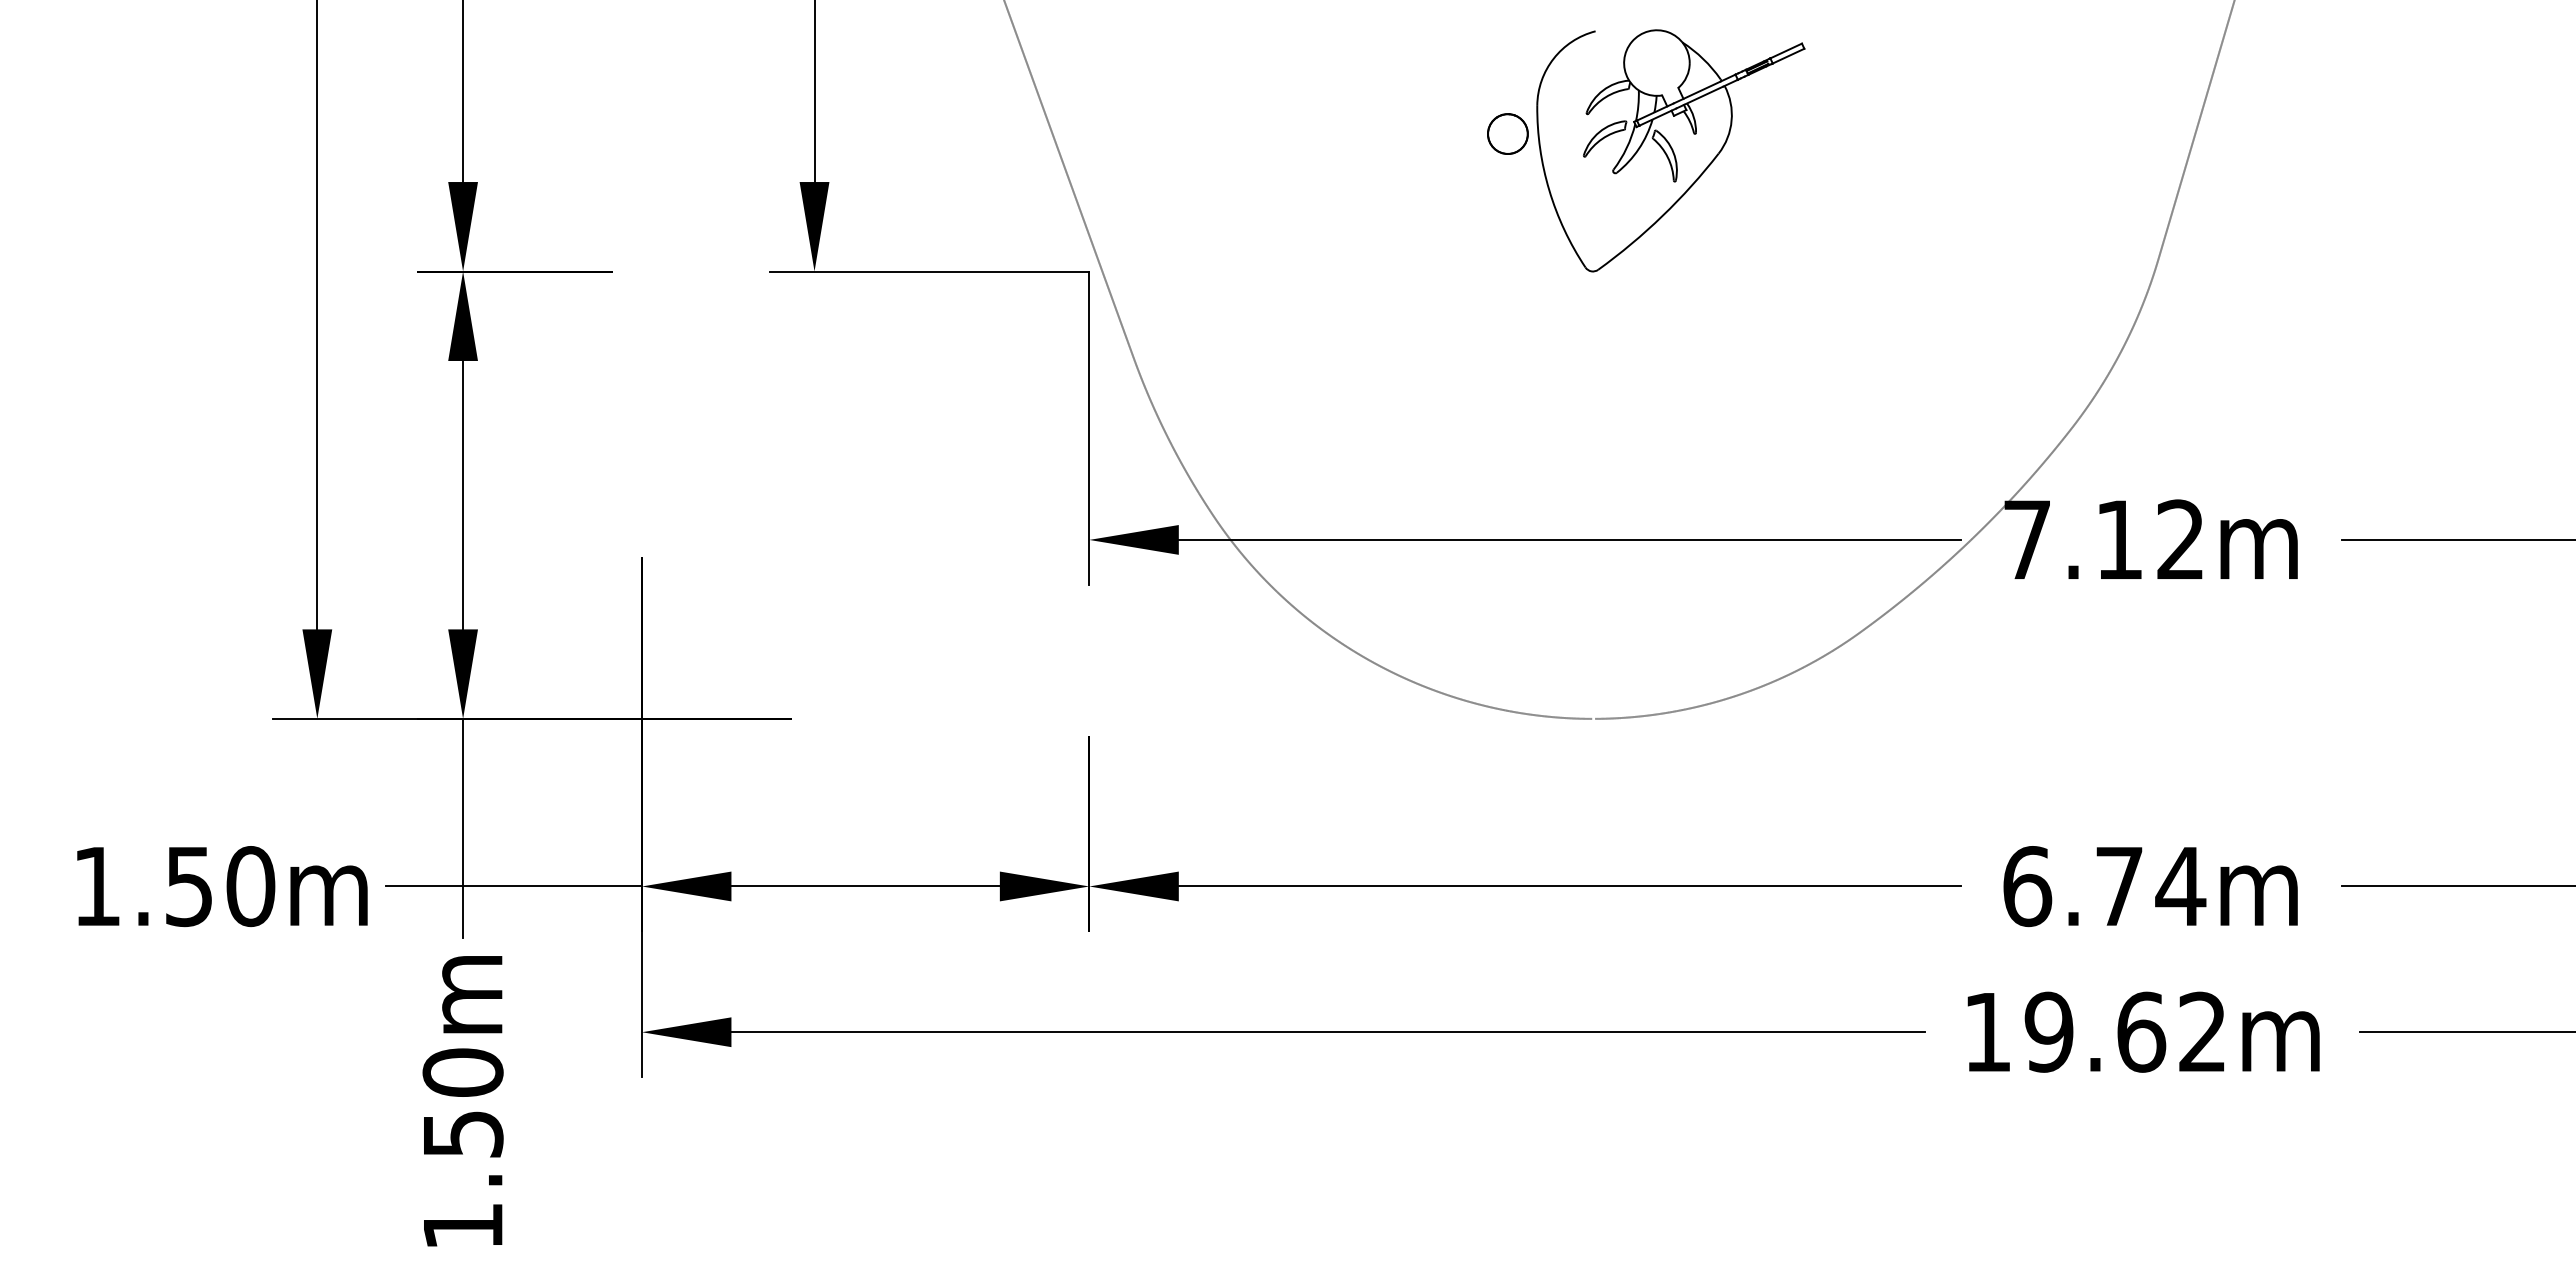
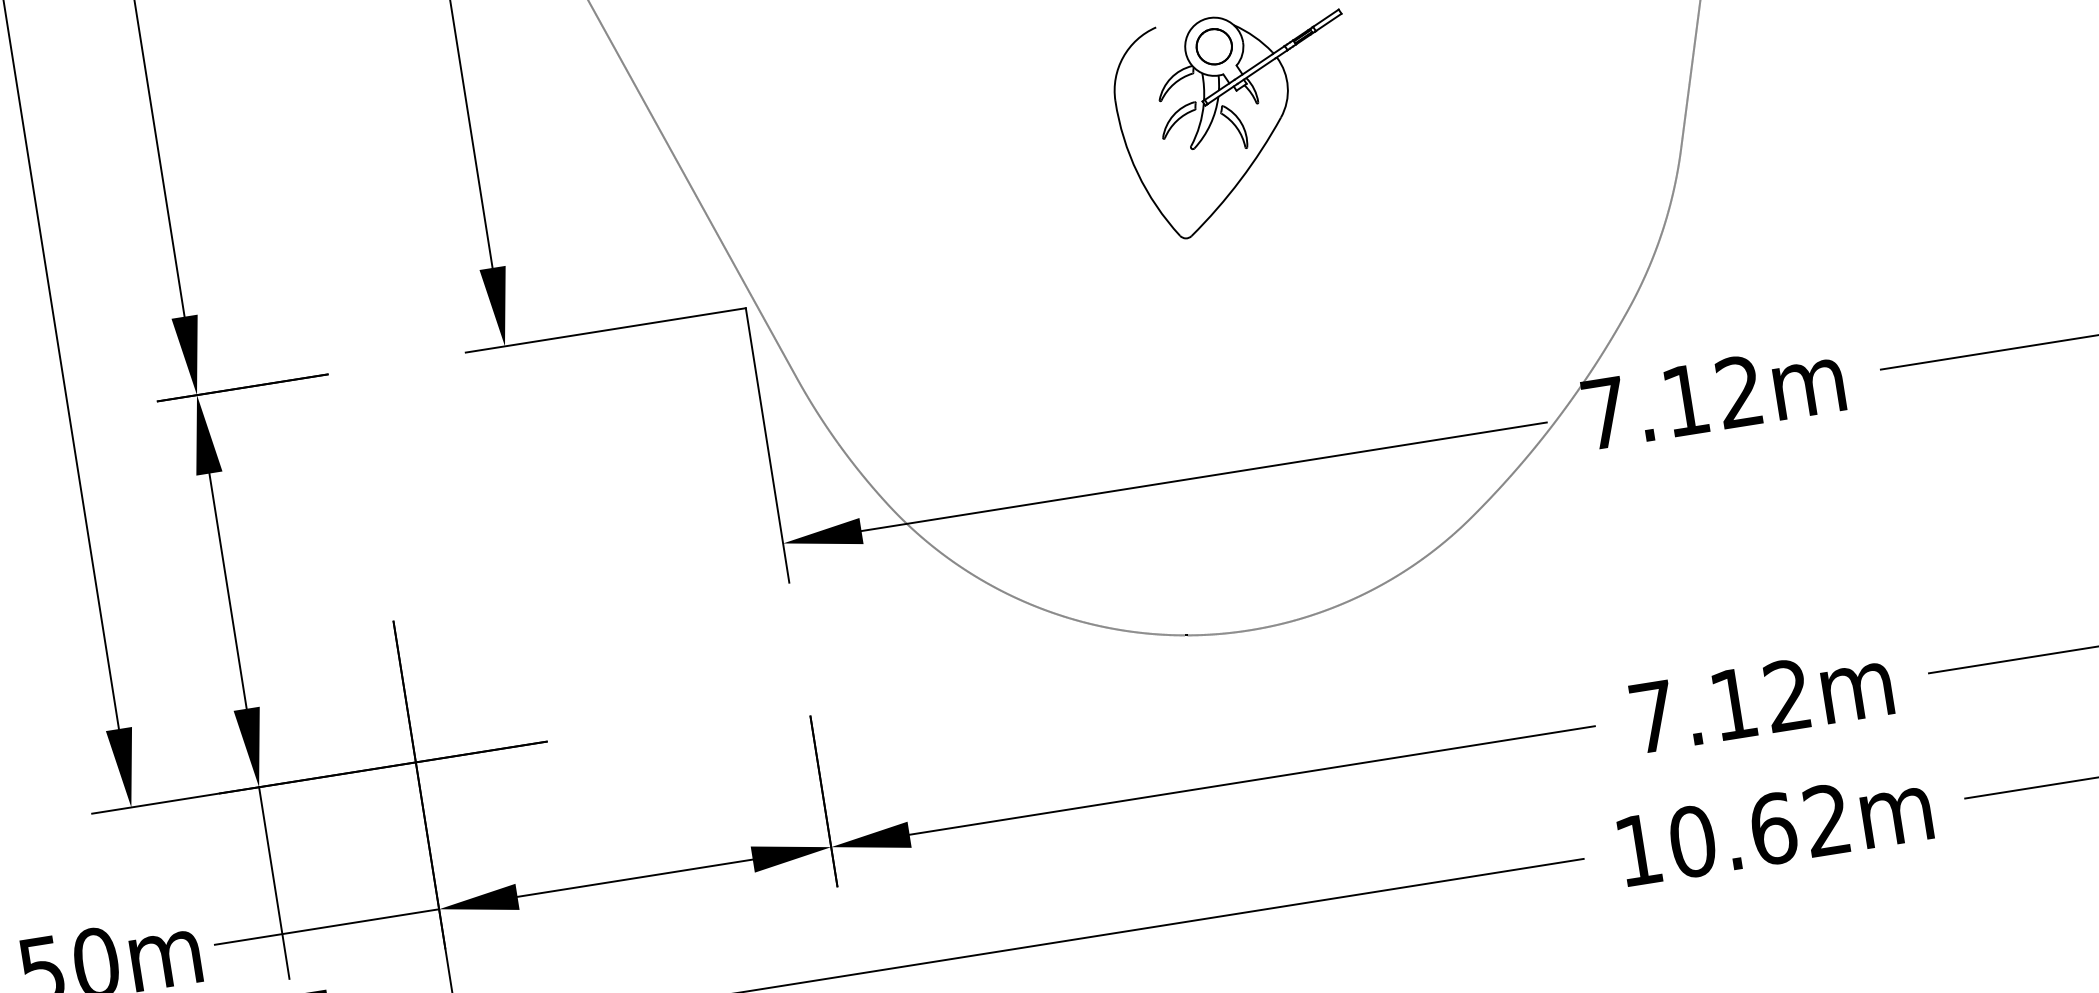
circle: (1507, 133) -> (1213, 46), moved
text: (2104, 886) -> (1720, 706), 6.74m -> 7.12m
text: (2048, 1031) -> (1691, 841), 19.62m -> 10.62m

